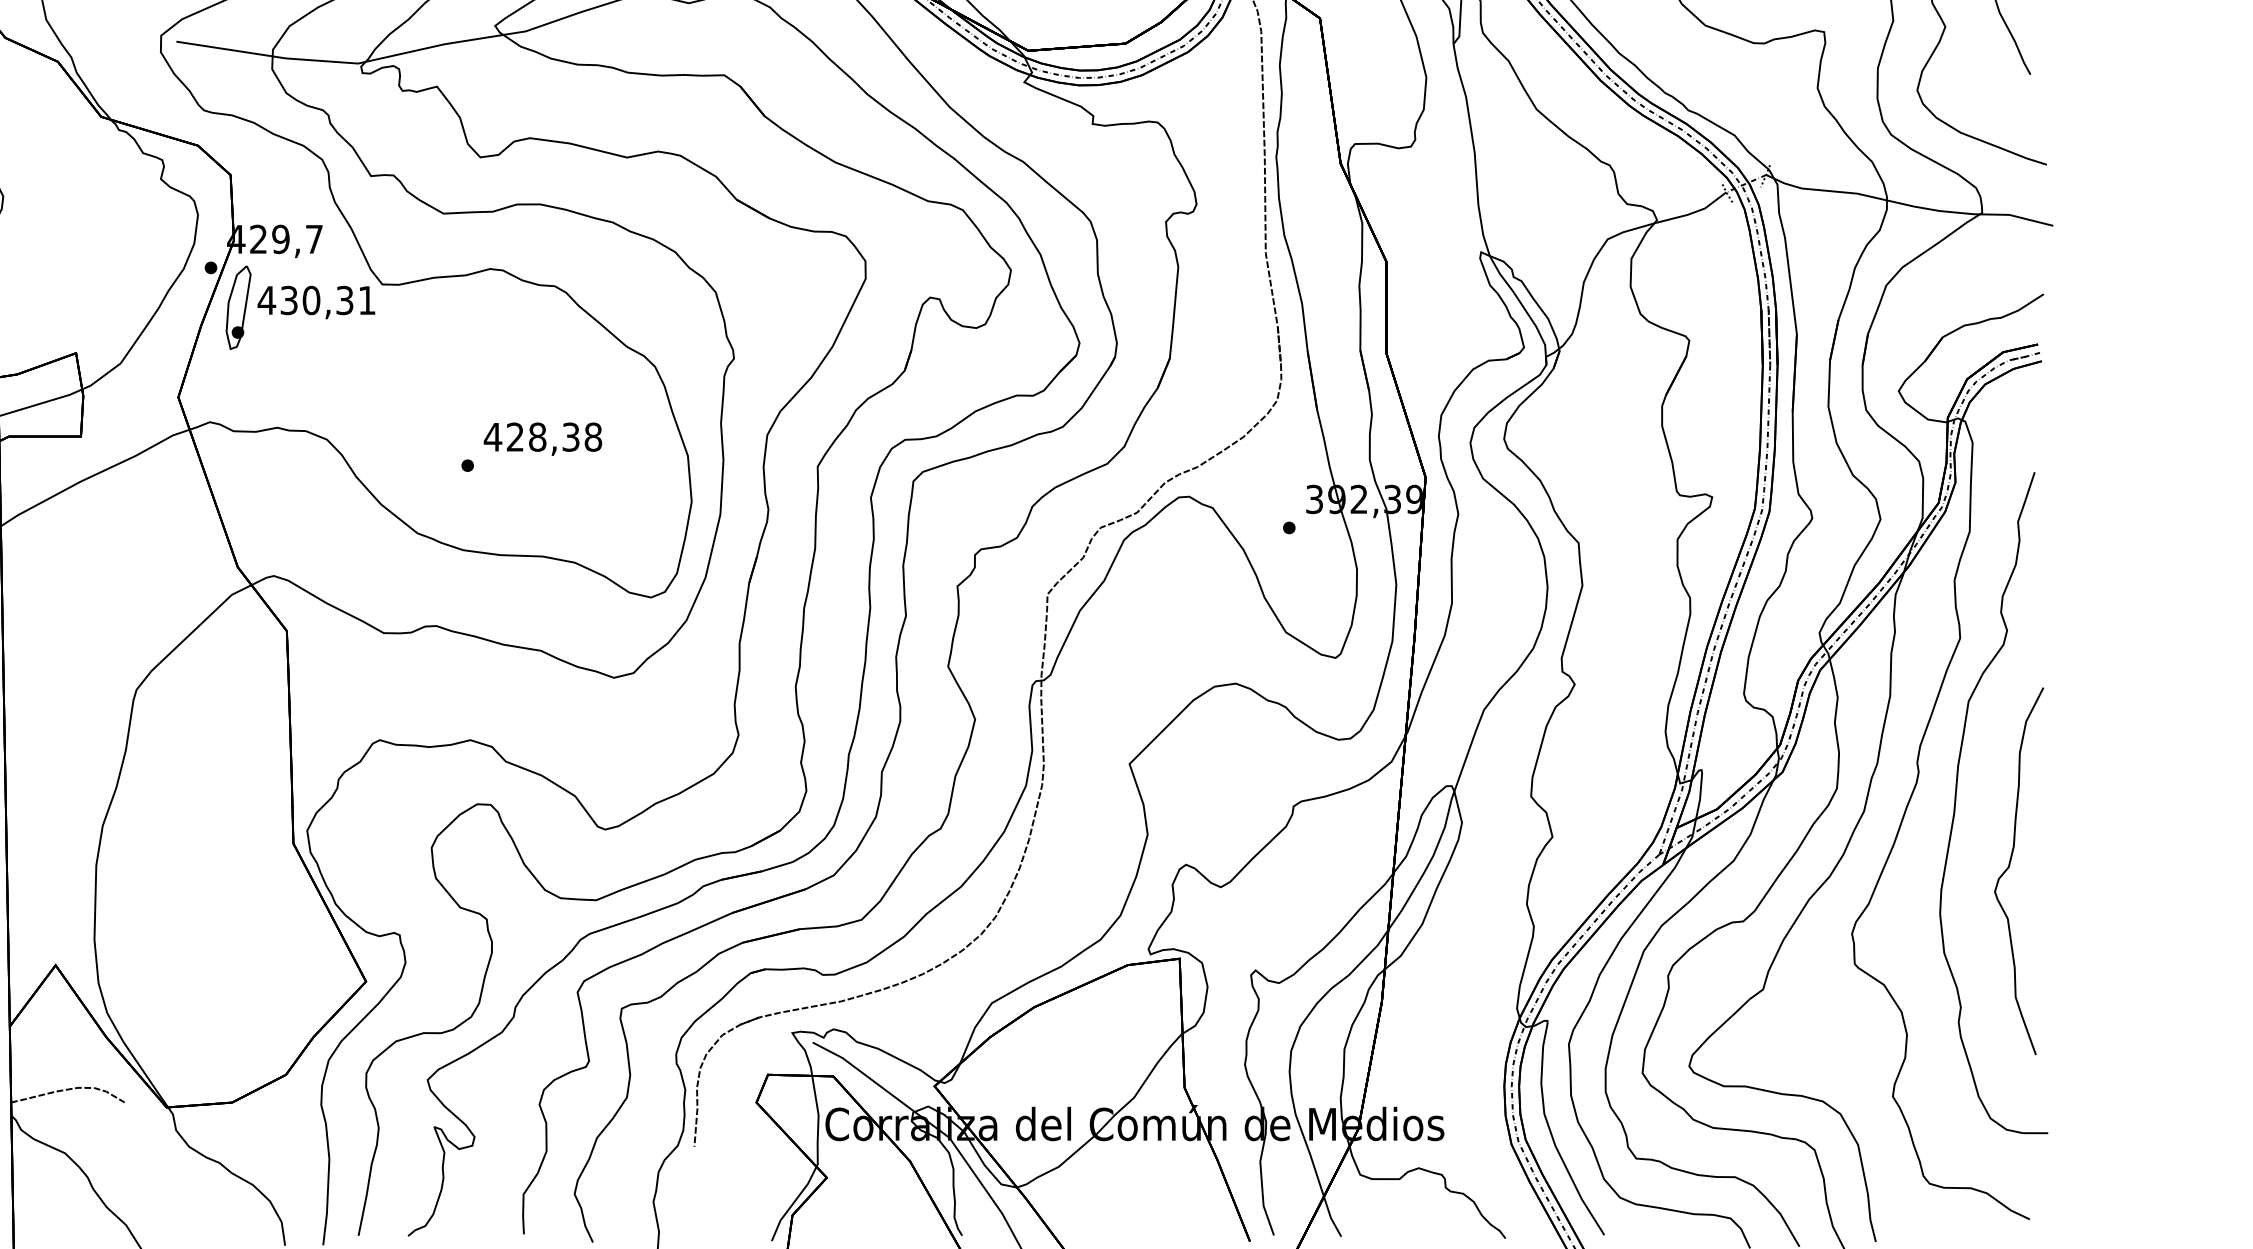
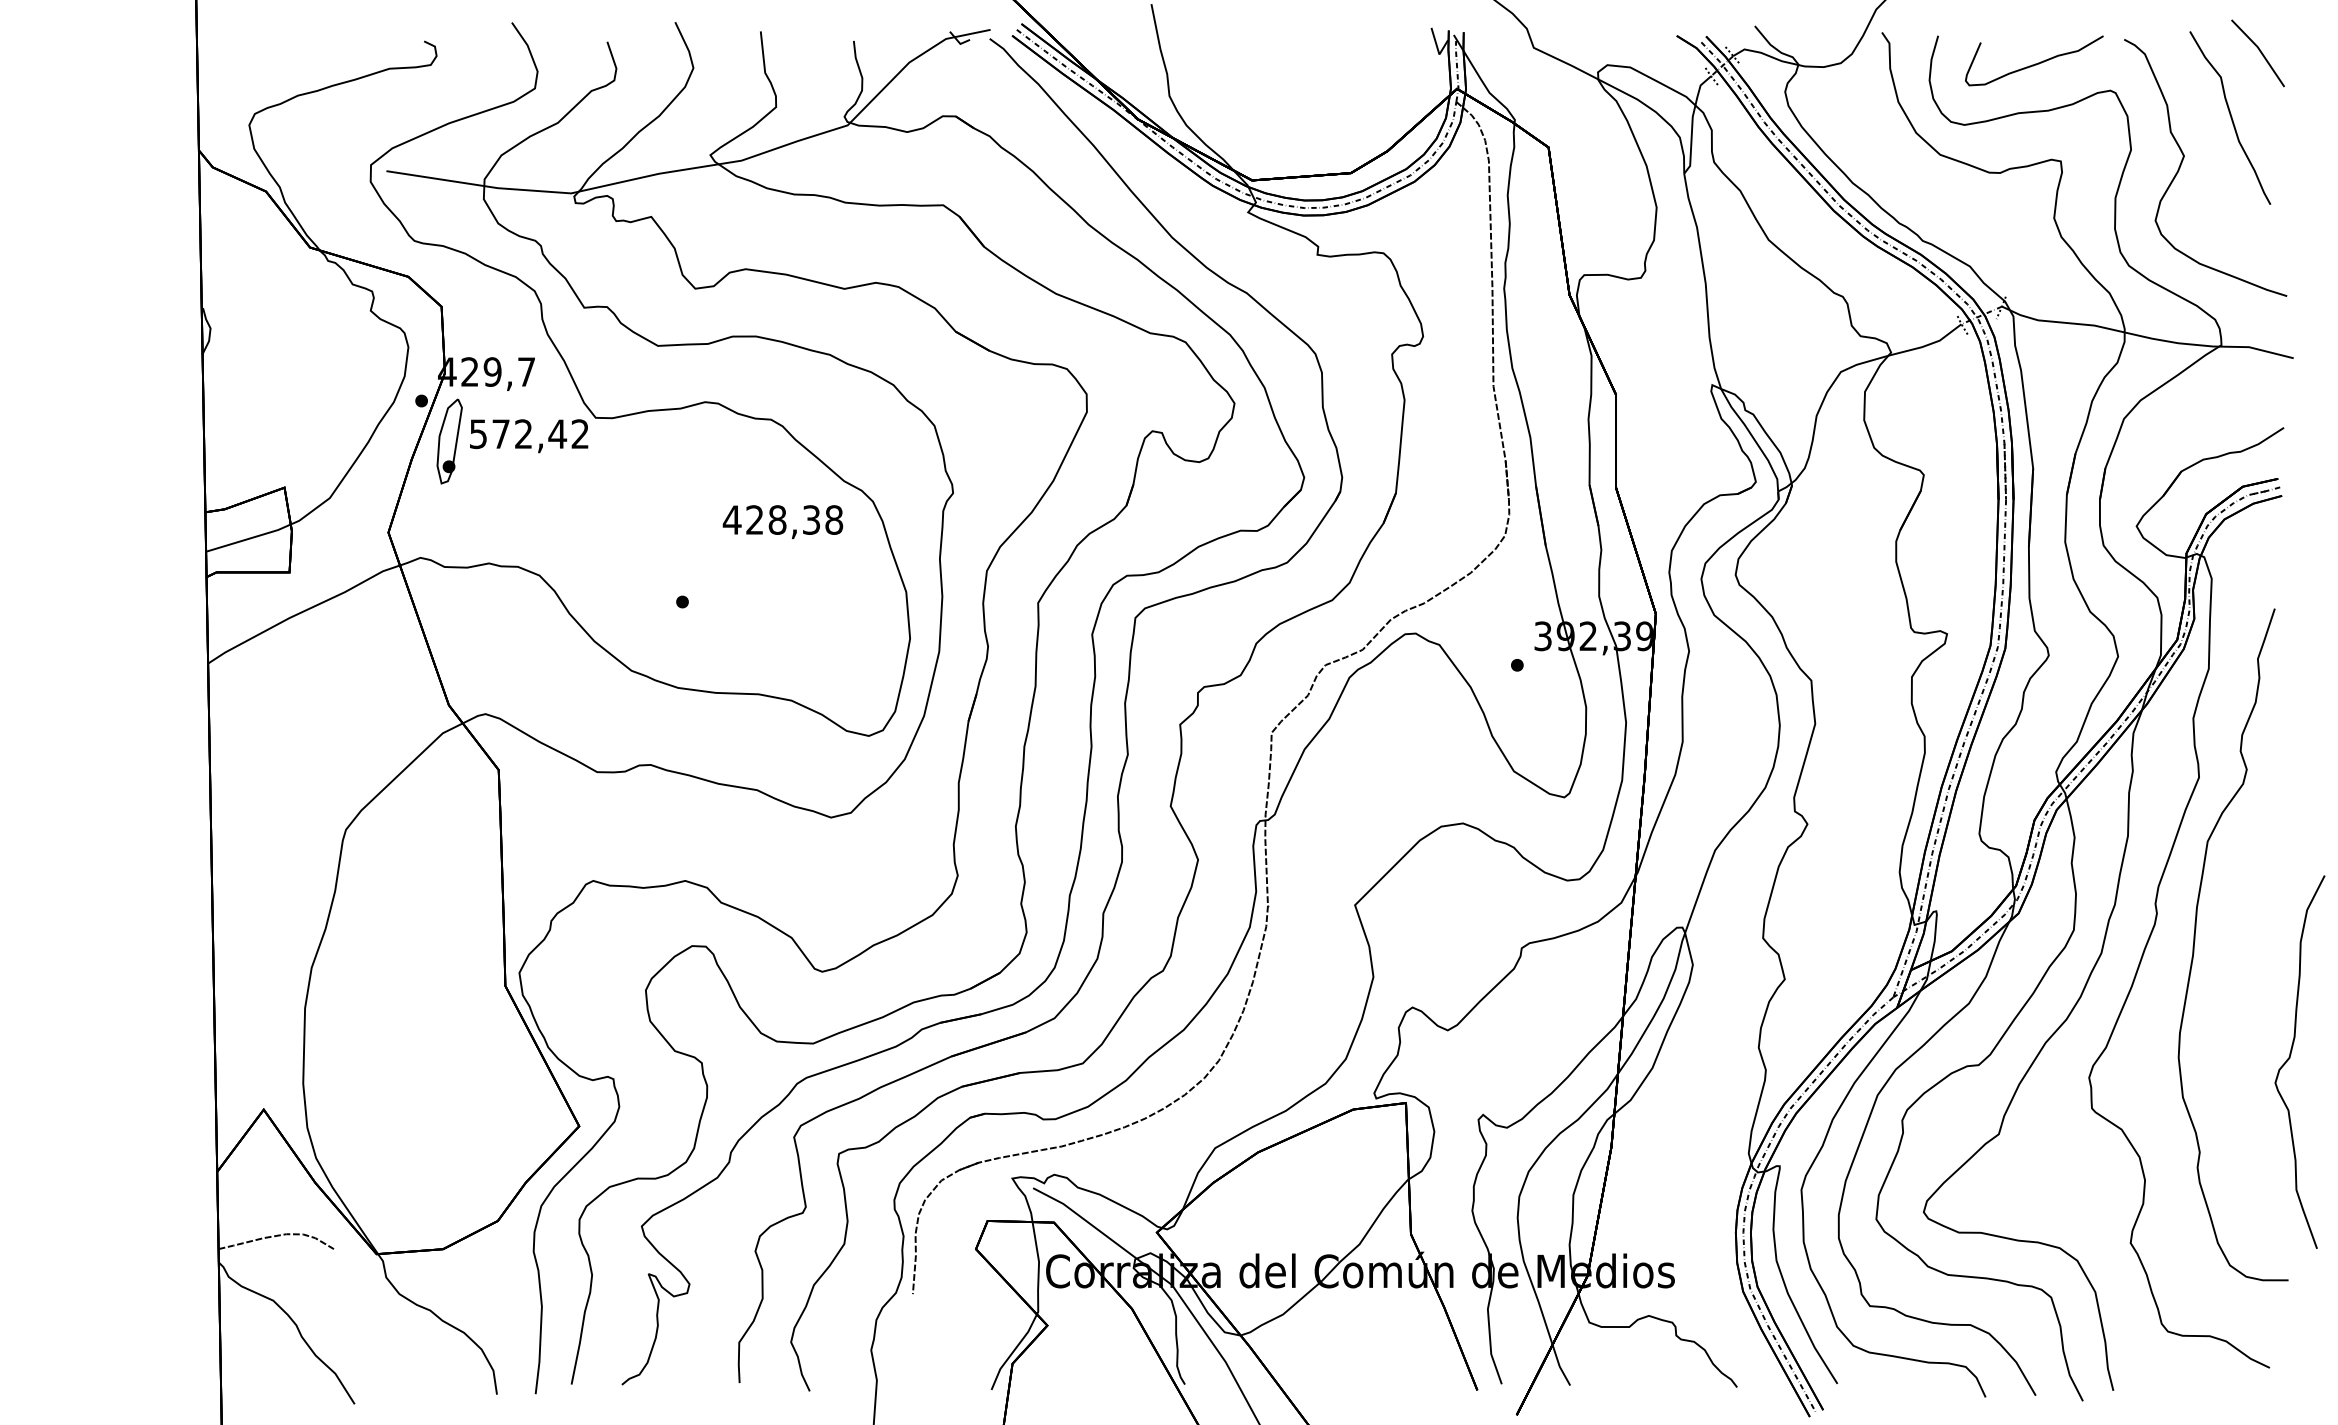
text: (316, 300) -> (528, 434), 430,31 -> 572,42
text: (542, 438) -> (782, 521), moved
curve: (2009, 867) -> (2290, 1058), moved

